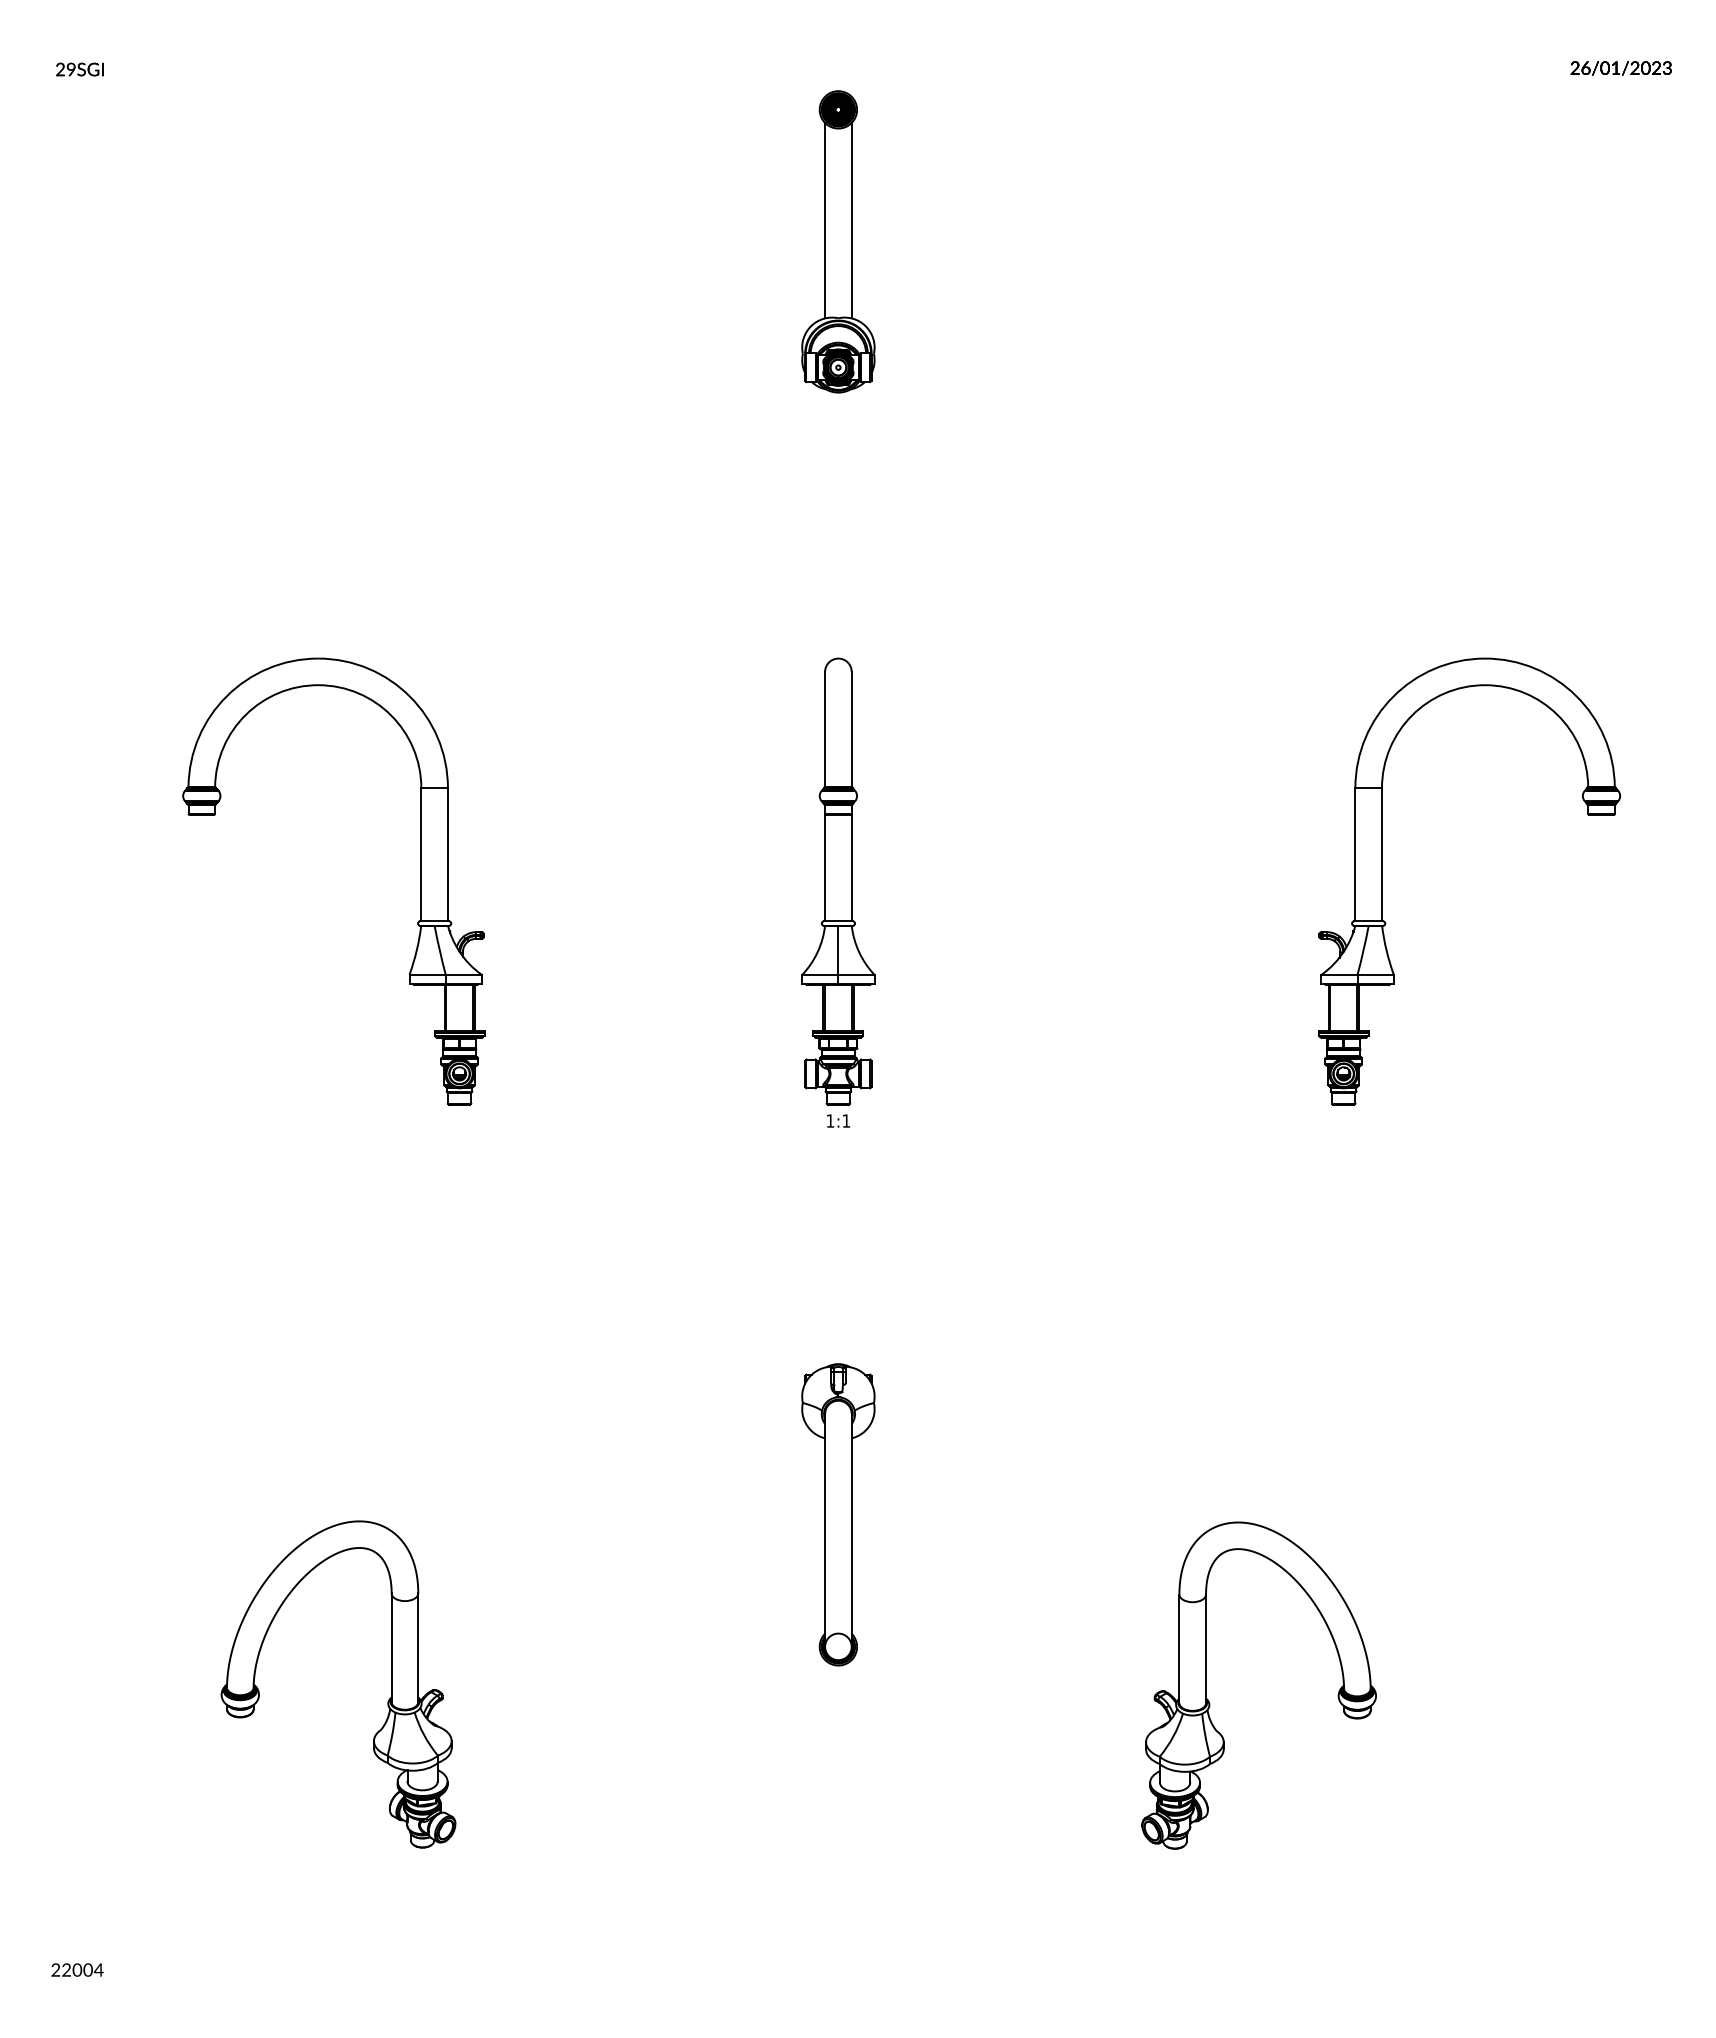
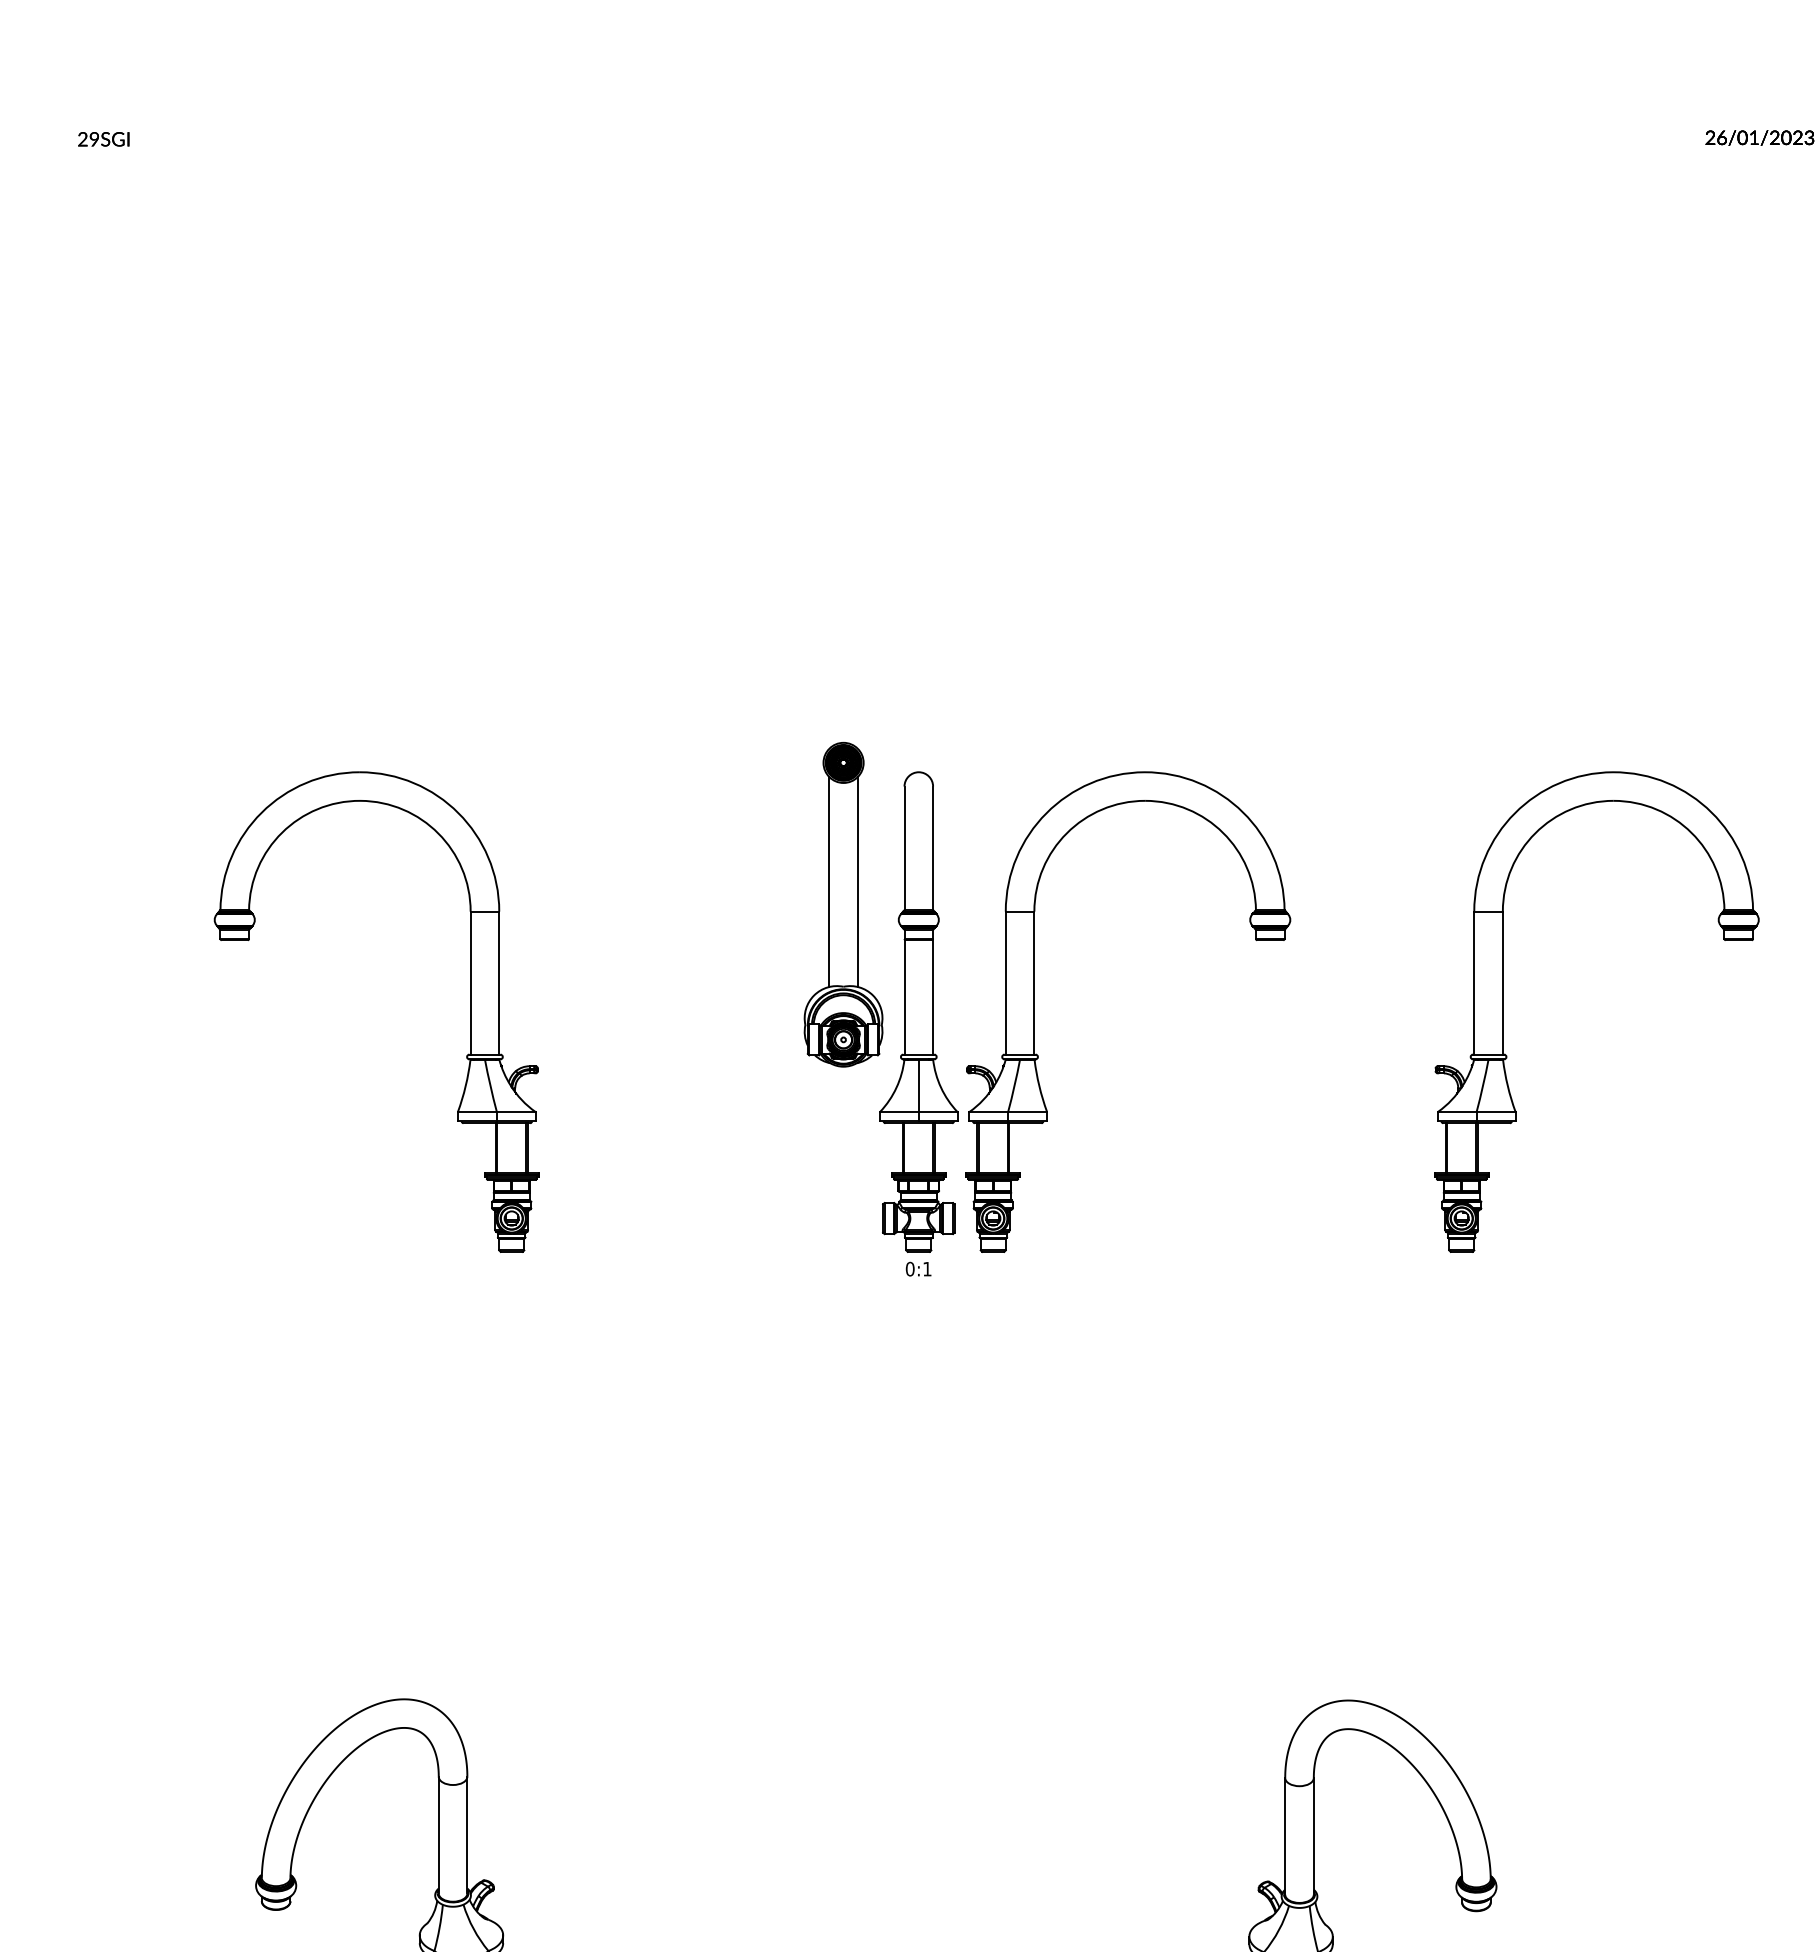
part: (838, 241) -> (843, 904), moved
part: (946, 881) -> (1034, 1011), added
text: (830, 1120) -> (910, 1268), 1:1 -> 0:1
part: (838, 1514) -> (918, 1691), removed

